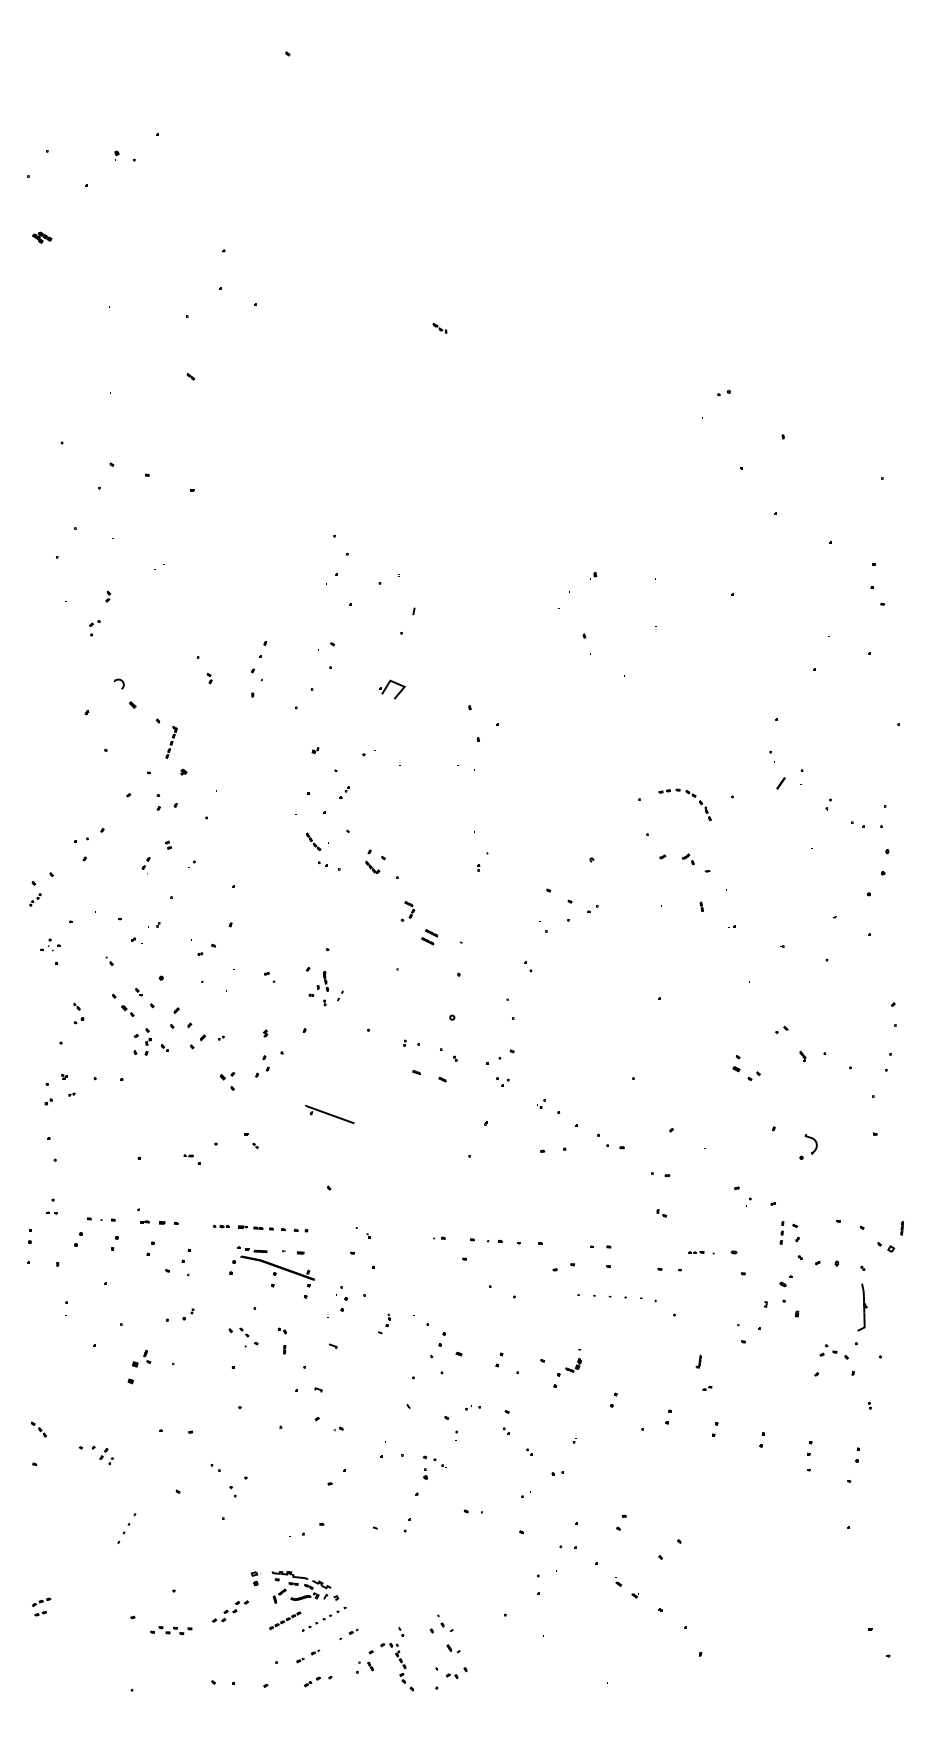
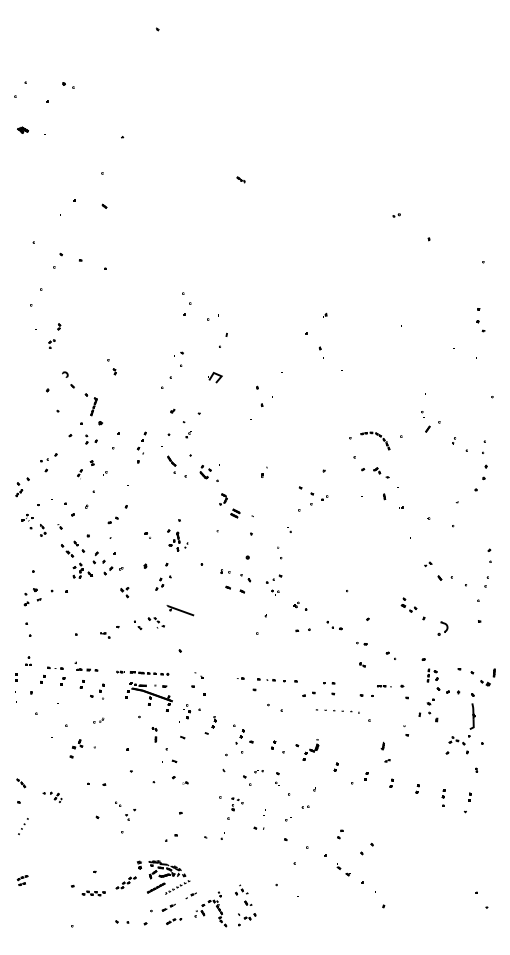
part: (258, 668) -> (141, 447), moved
part: (79, 1013) -> (43, 530), moved
part: (269, 1063) -> (163, 582), moved
part: (745, 1066) -> (408, 604), moved
part: (741, 1192) -> (390, 655), moved
part: (179, 1314) -> (98, 720), size x0.62
part: (384, 1324) -> (210, 725), size x1.67
part: (241, 1336) -> (155, 622), moved
part: (126, 1528) -> (23, 826), moved

